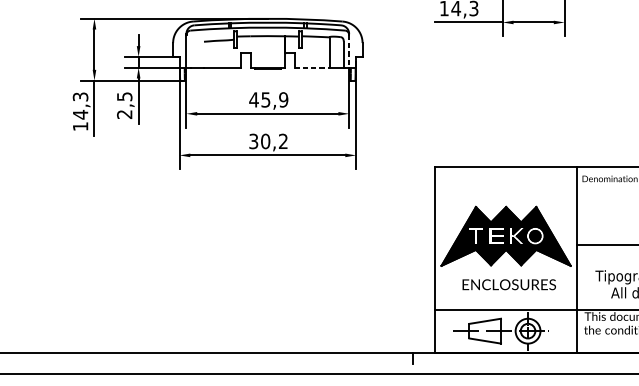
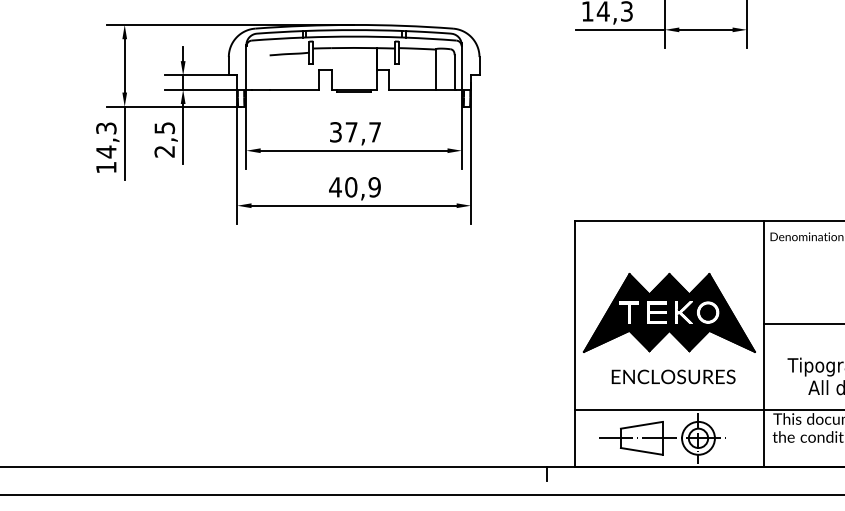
line: (348, 50) -> (461, 67), dashed -> solid
line: (312, 67) -> (413, 89), dashed -> solid
text: (268, 100) -> (355, 132), 45,9 -> 37,7
text: (268, 141) -> (354, 187), 30,2 -> 40,9

